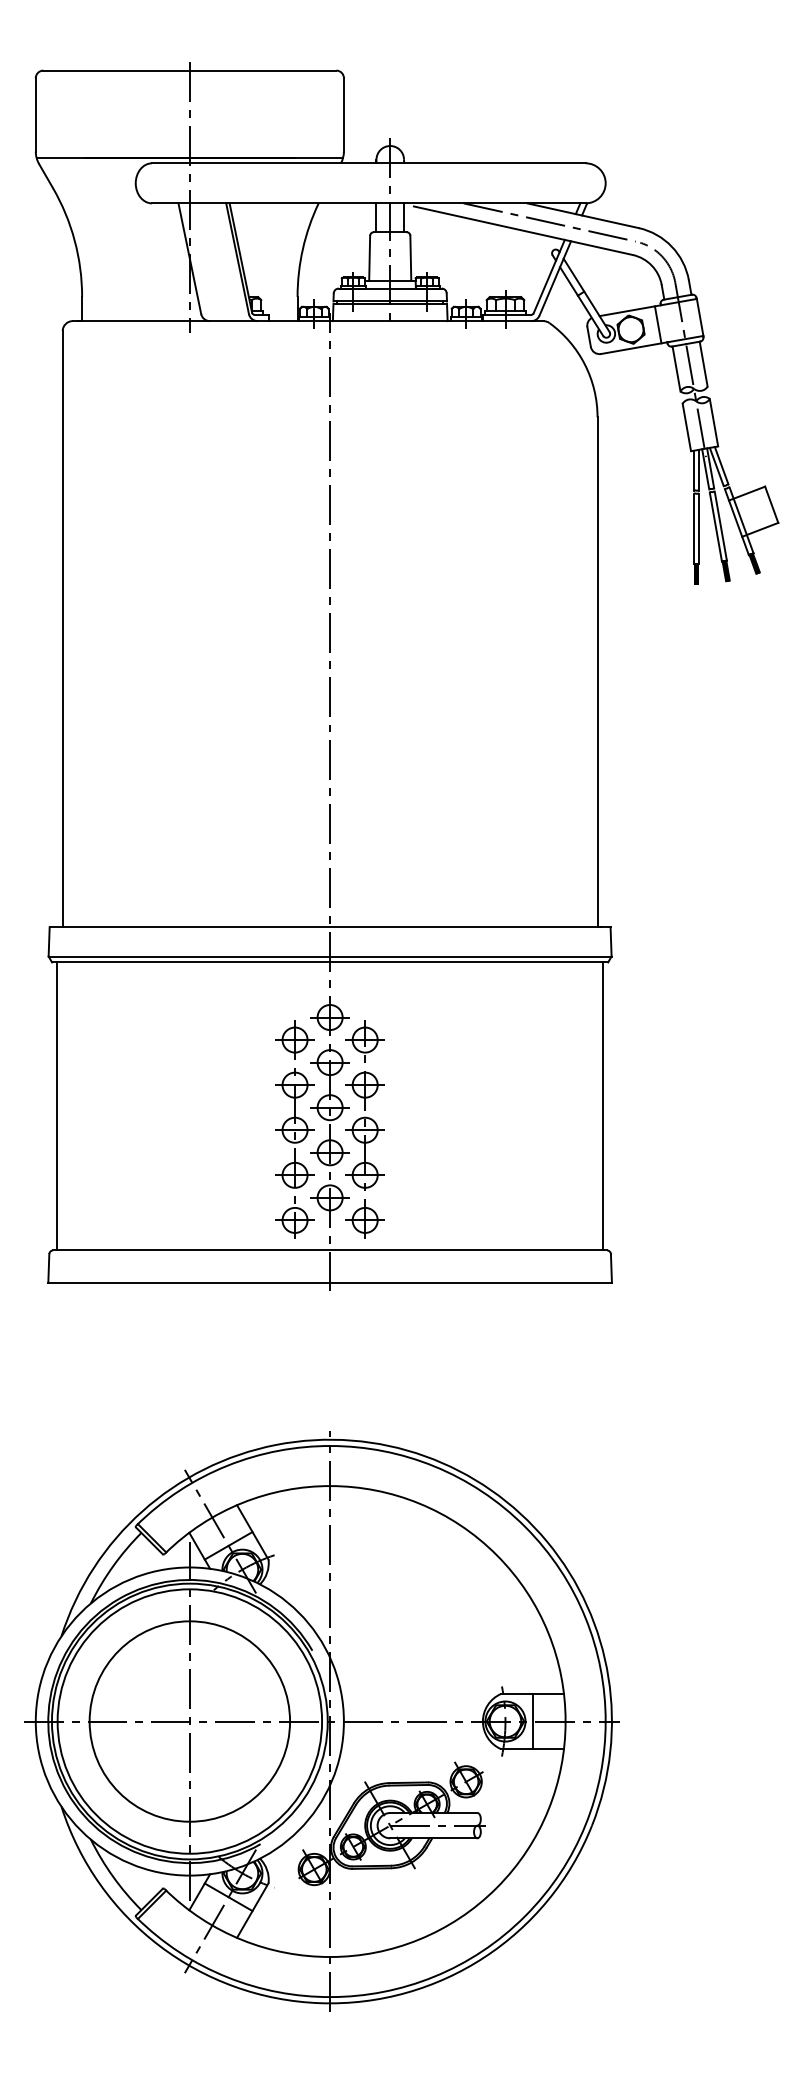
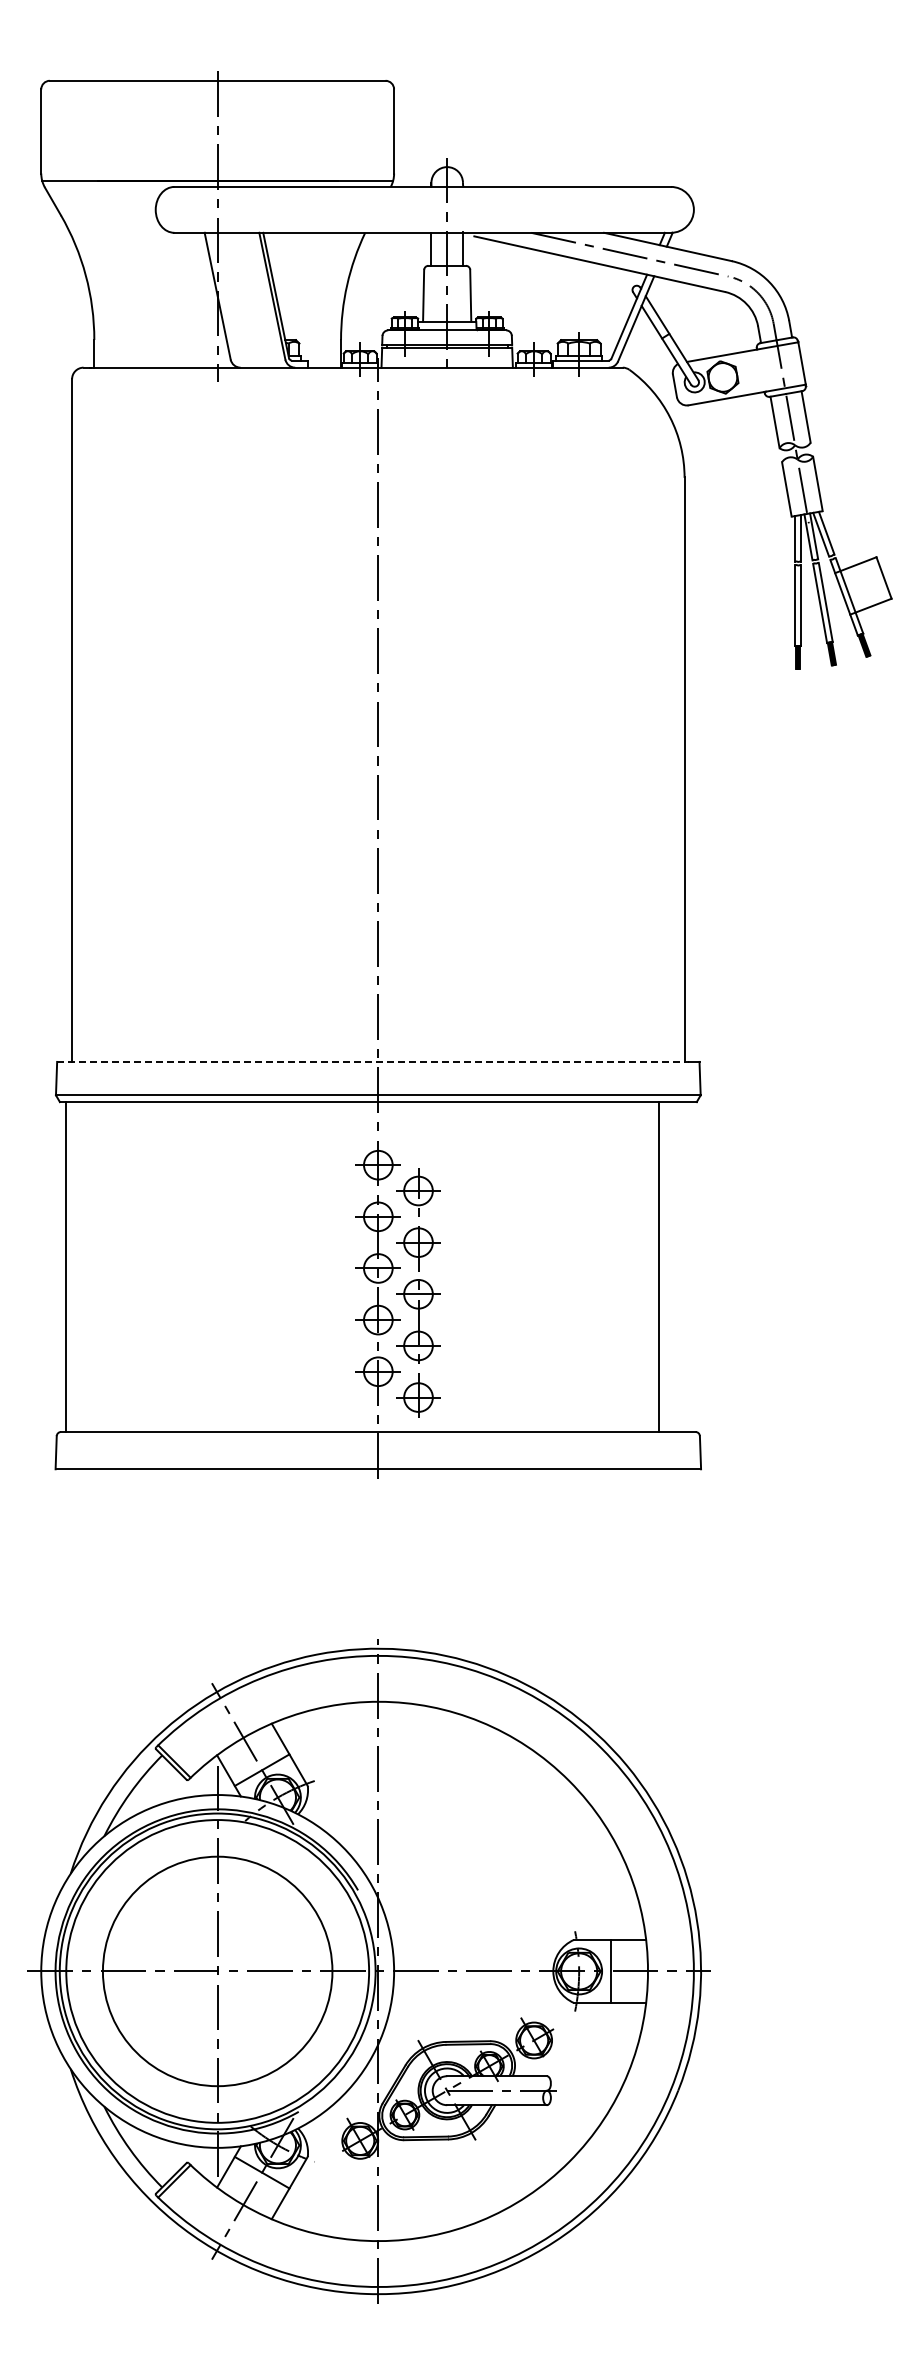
line: (657, 324) -> (753, 371), removed
line: (325, 926) -> (372, 1061), solid -> dashed
line: (603, 1106) -> (659, 1267), moved
part: (294, 1129) -> (337, 1293), removed

